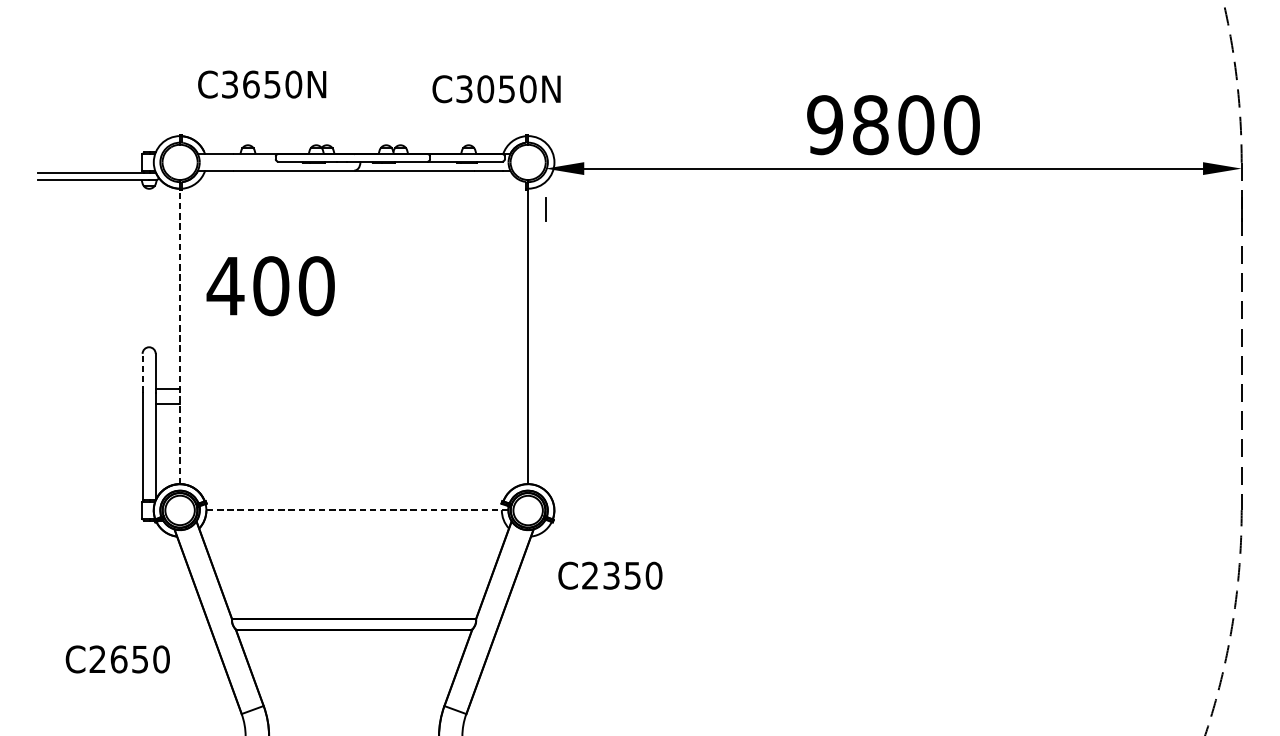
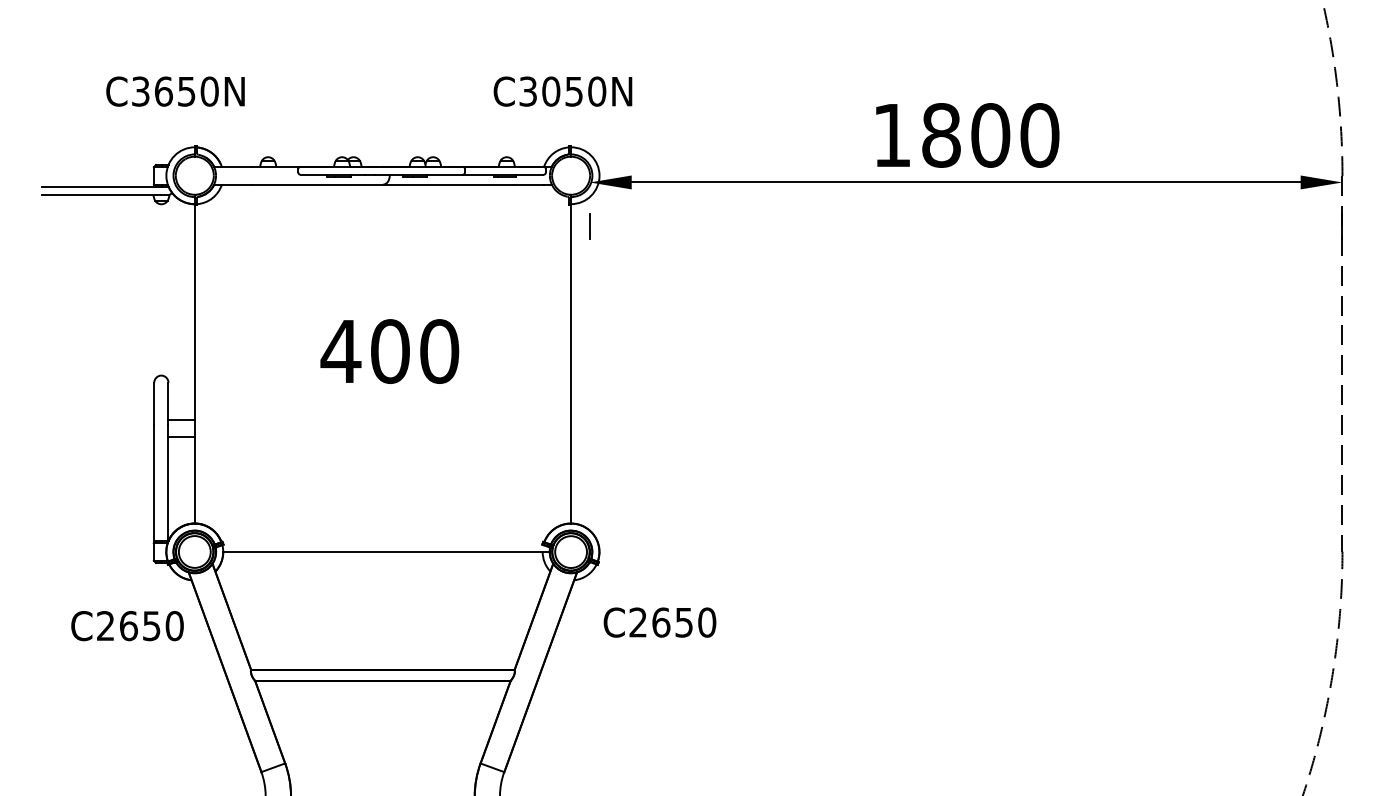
text: (262, 84) -> (175, 91), moved
text: (496, 89) -> (562, 91), moved
text: (824, 125) -> (891, 135), 9800 -> 1800
text: (270, 286) -> (389, 351), moved
line: (180, 336) -> (195, 363), dashed -> solid
line: (142, 373) -> (154, 403), dashed -> solid
line: (357, 509) -> (386, 551), dashed -> solid
text: (611, 575) -> (661, 622), C2350 -> C2650
text: (117, 659) -> (127, 626), moved

